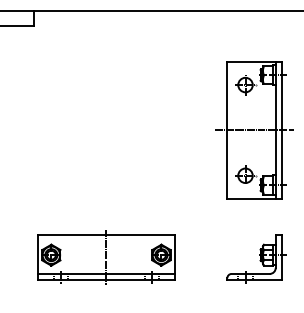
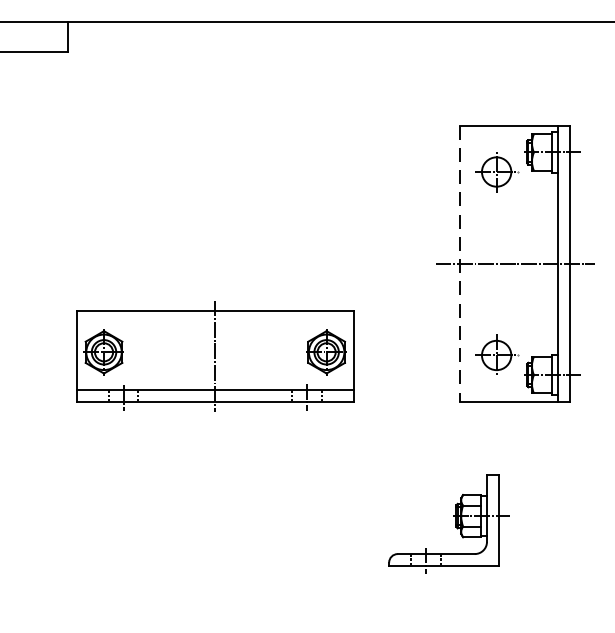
line: (227, 130) -> (460, 263), solid -> dashed
part: (106, 257) -> (215, 356), moved
part: (256, 258) -> (448, 522), moved

